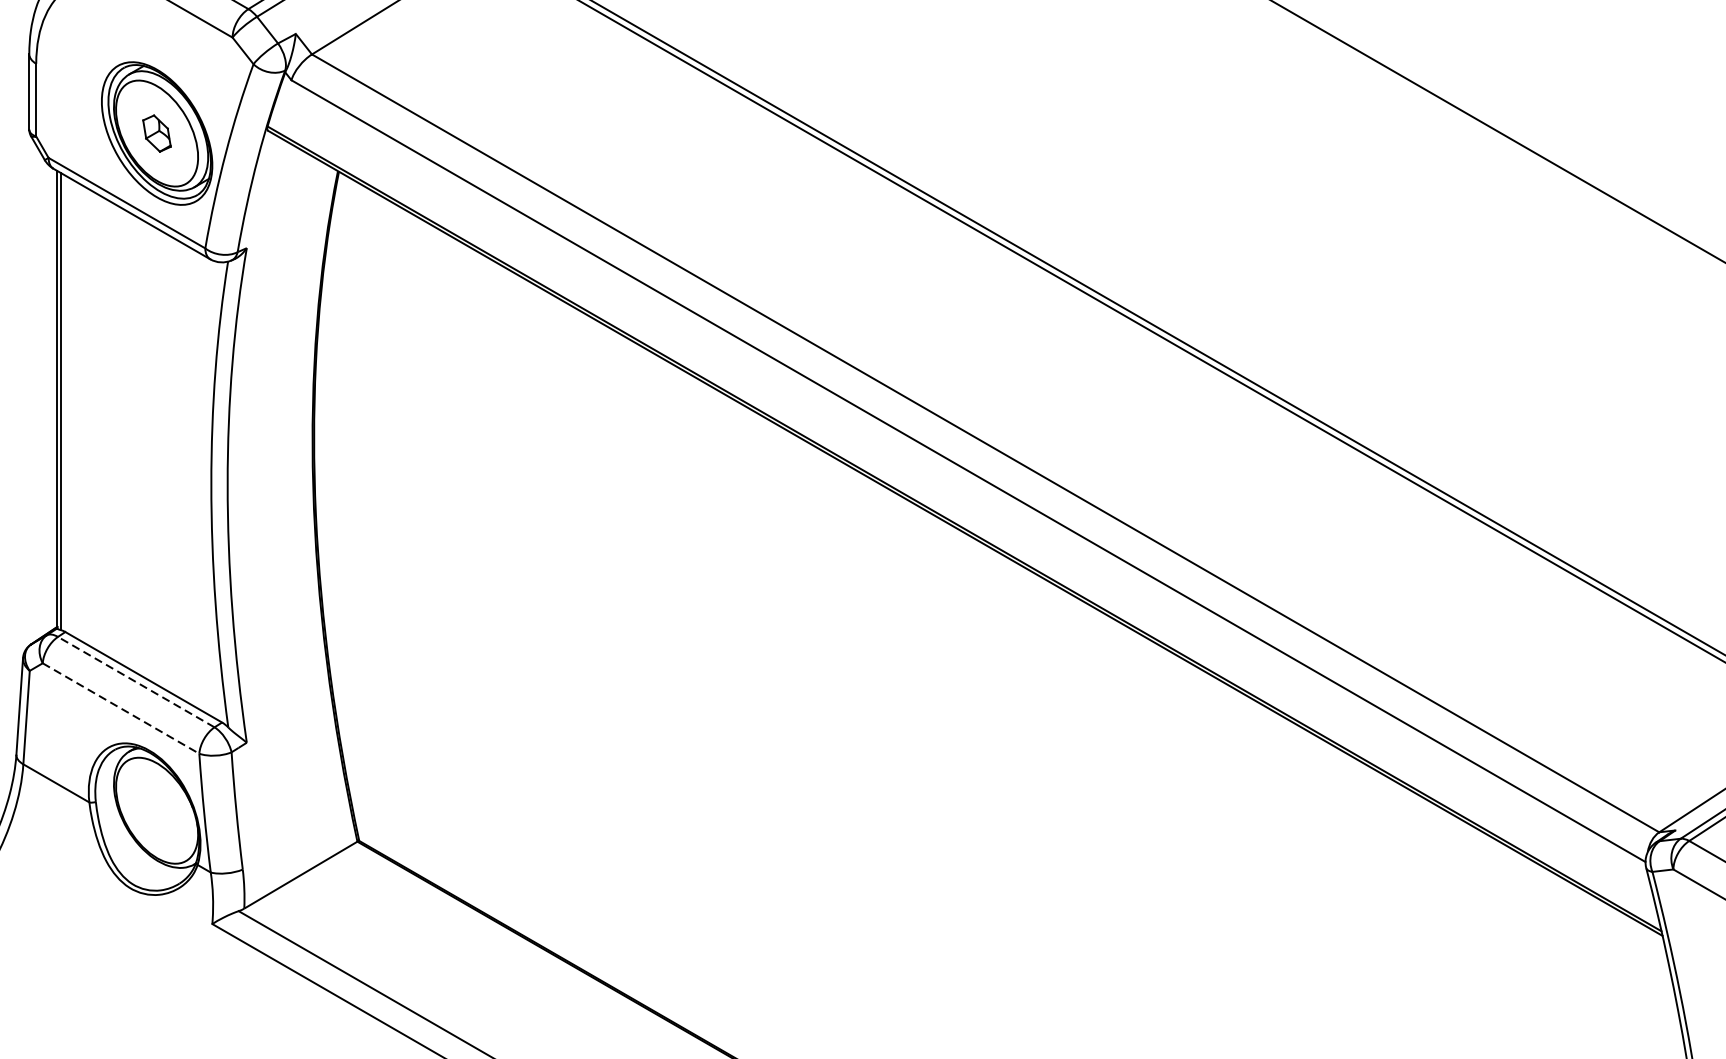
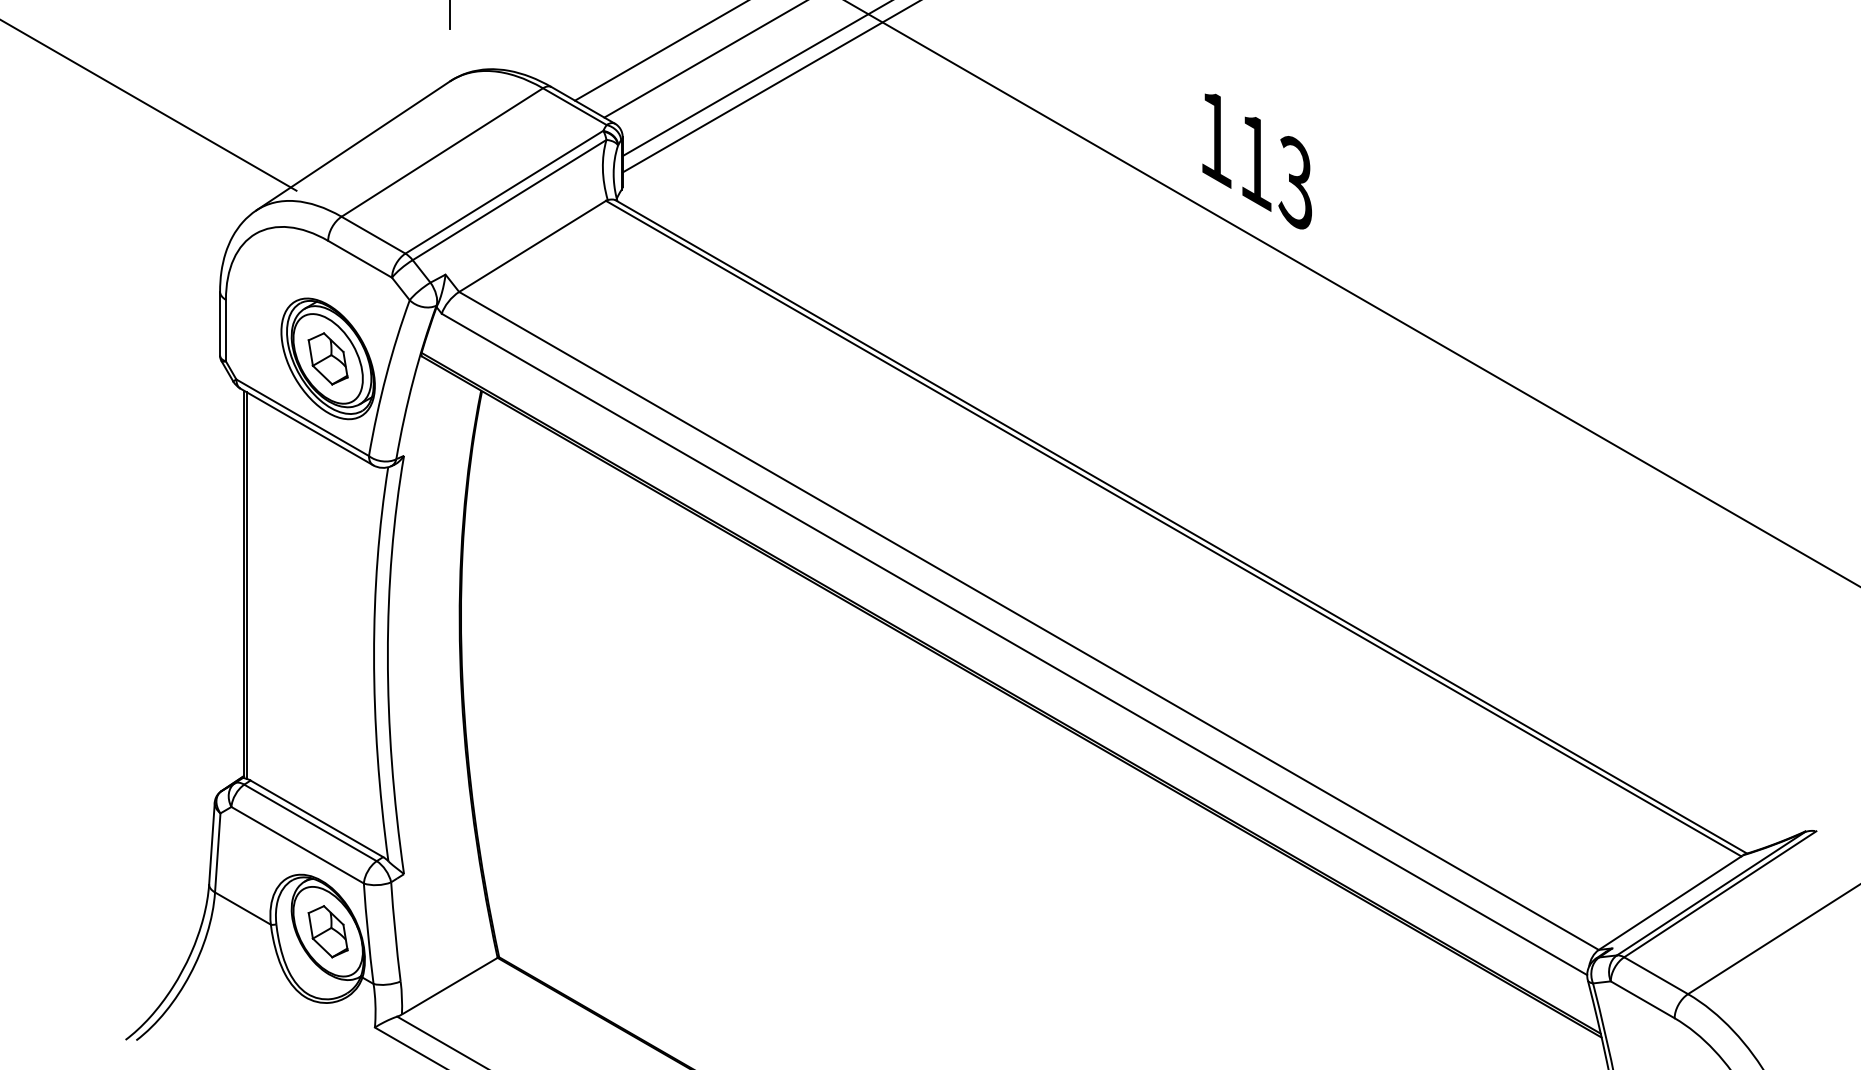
part: (156, 133) -> (327, 358), size x1.67
line: (136, 681) -> (310, 822), dashed -> solid
line: (122, 708) -> (298, 845), dashed -> solid
part: (156, 810) -> (327, 931), added

